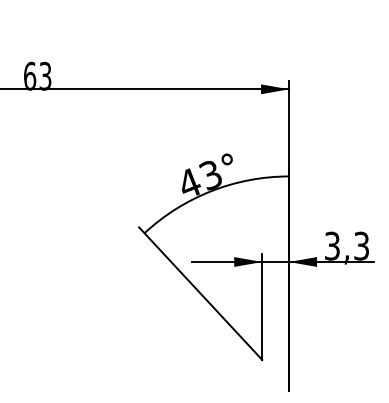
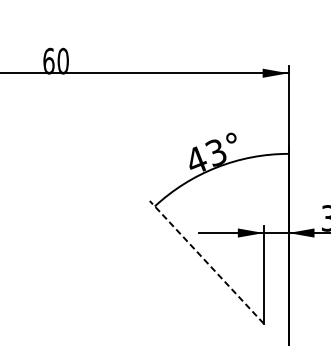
text: (45, 75) -> (63, 60), 63 -> 60
line: (200, 293) -> (206, 262), solid -> dashed

